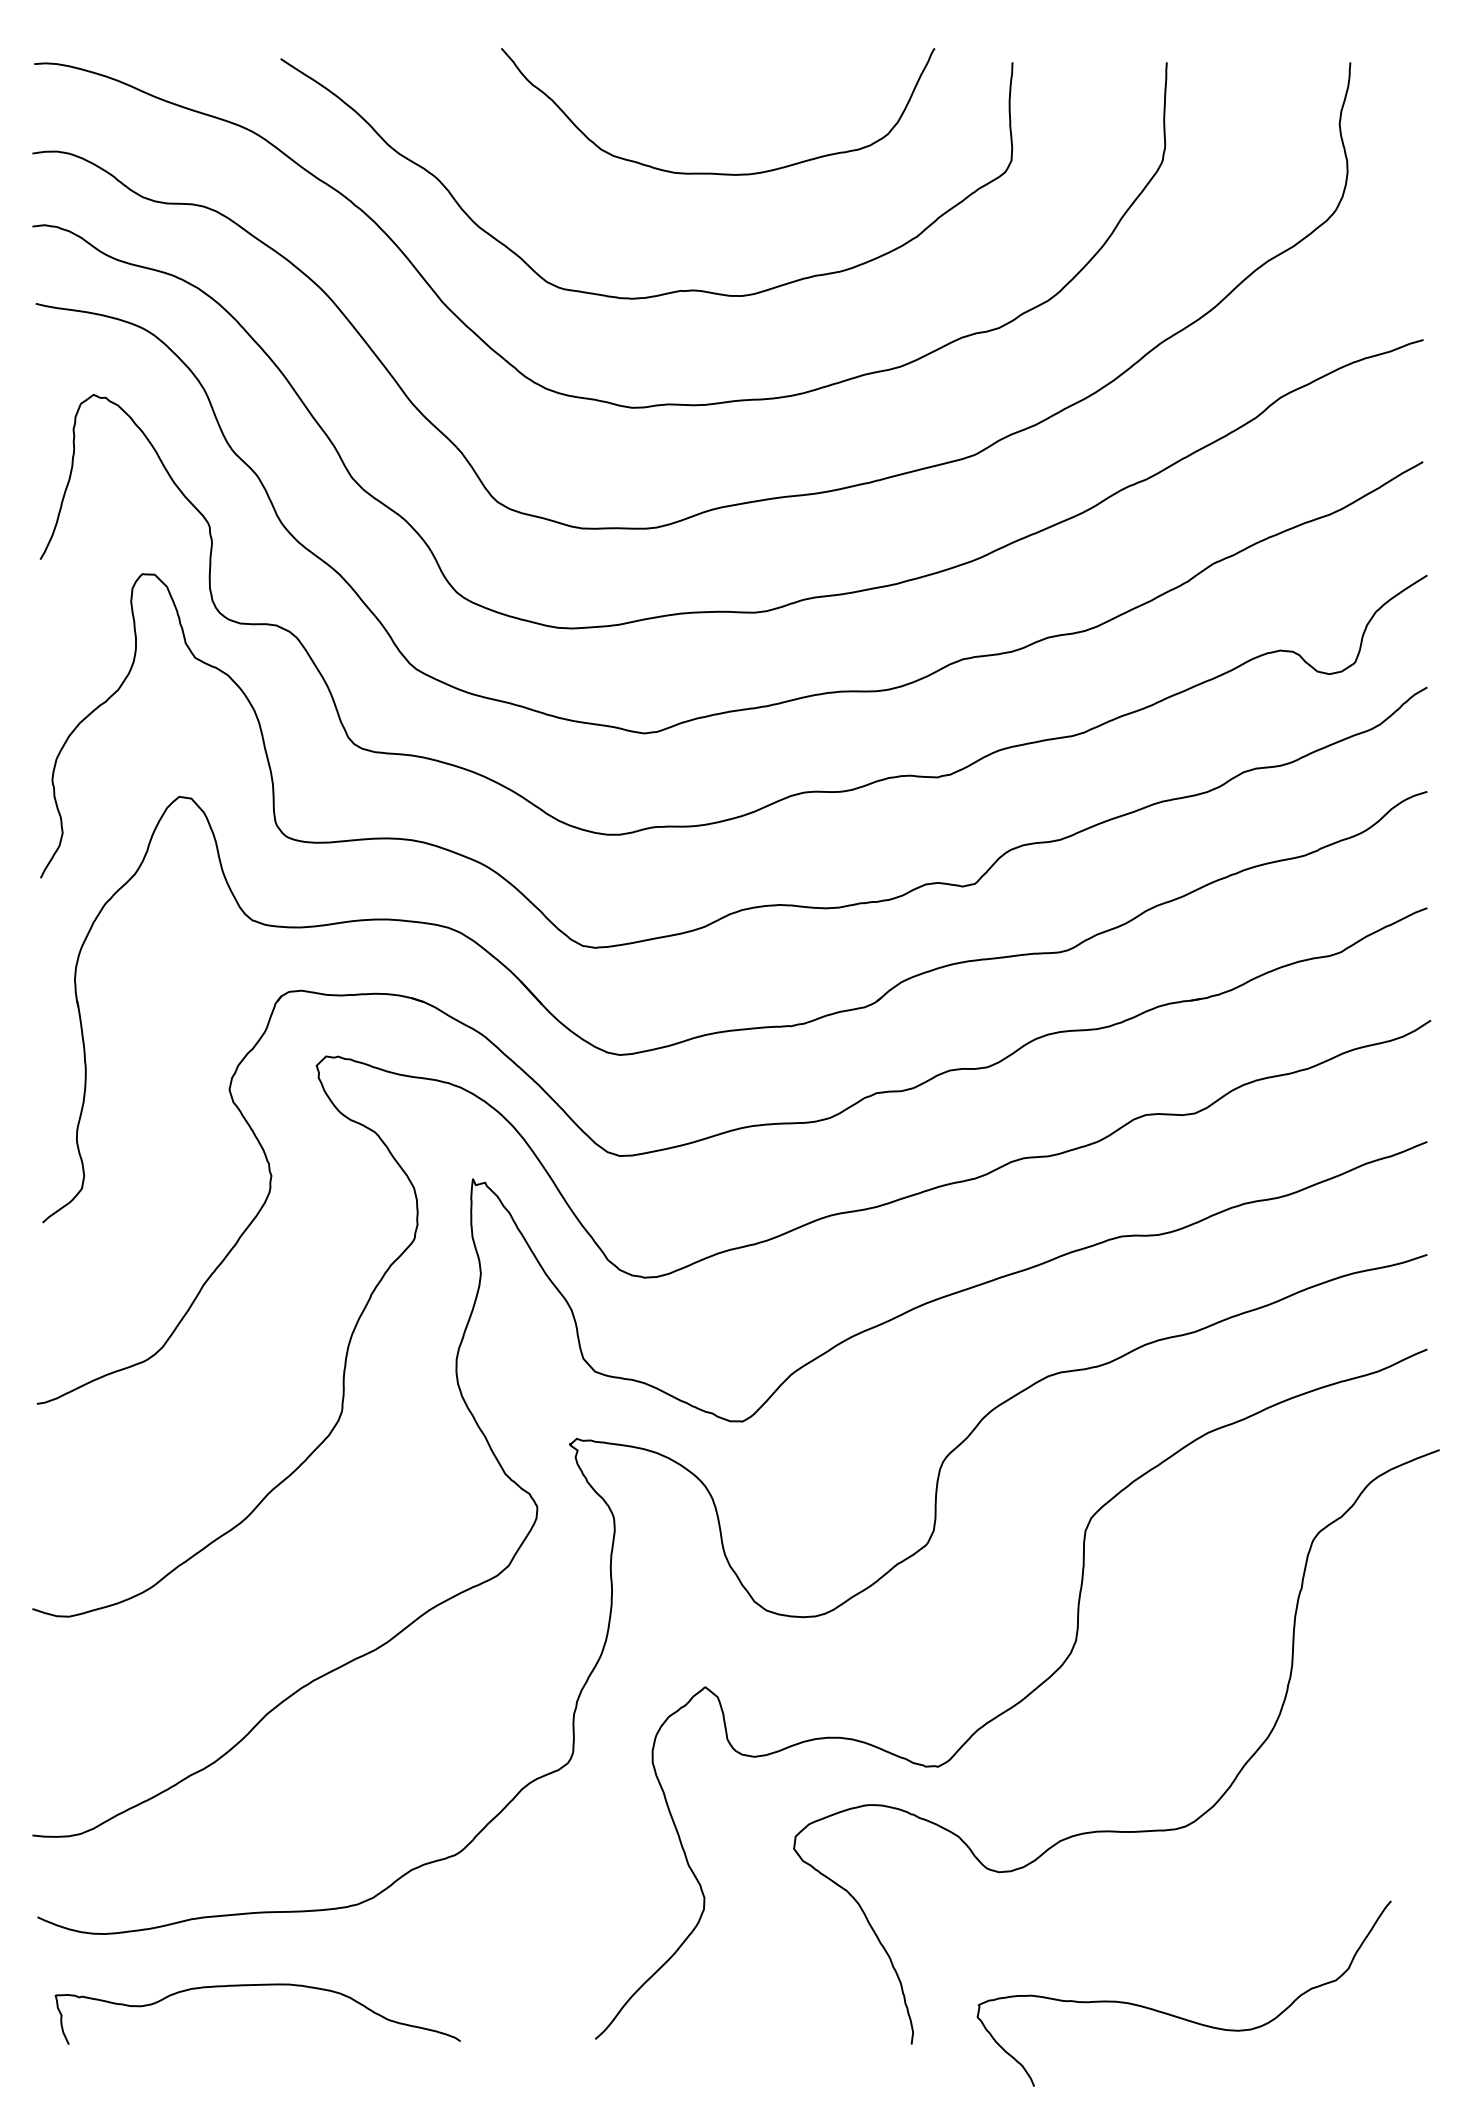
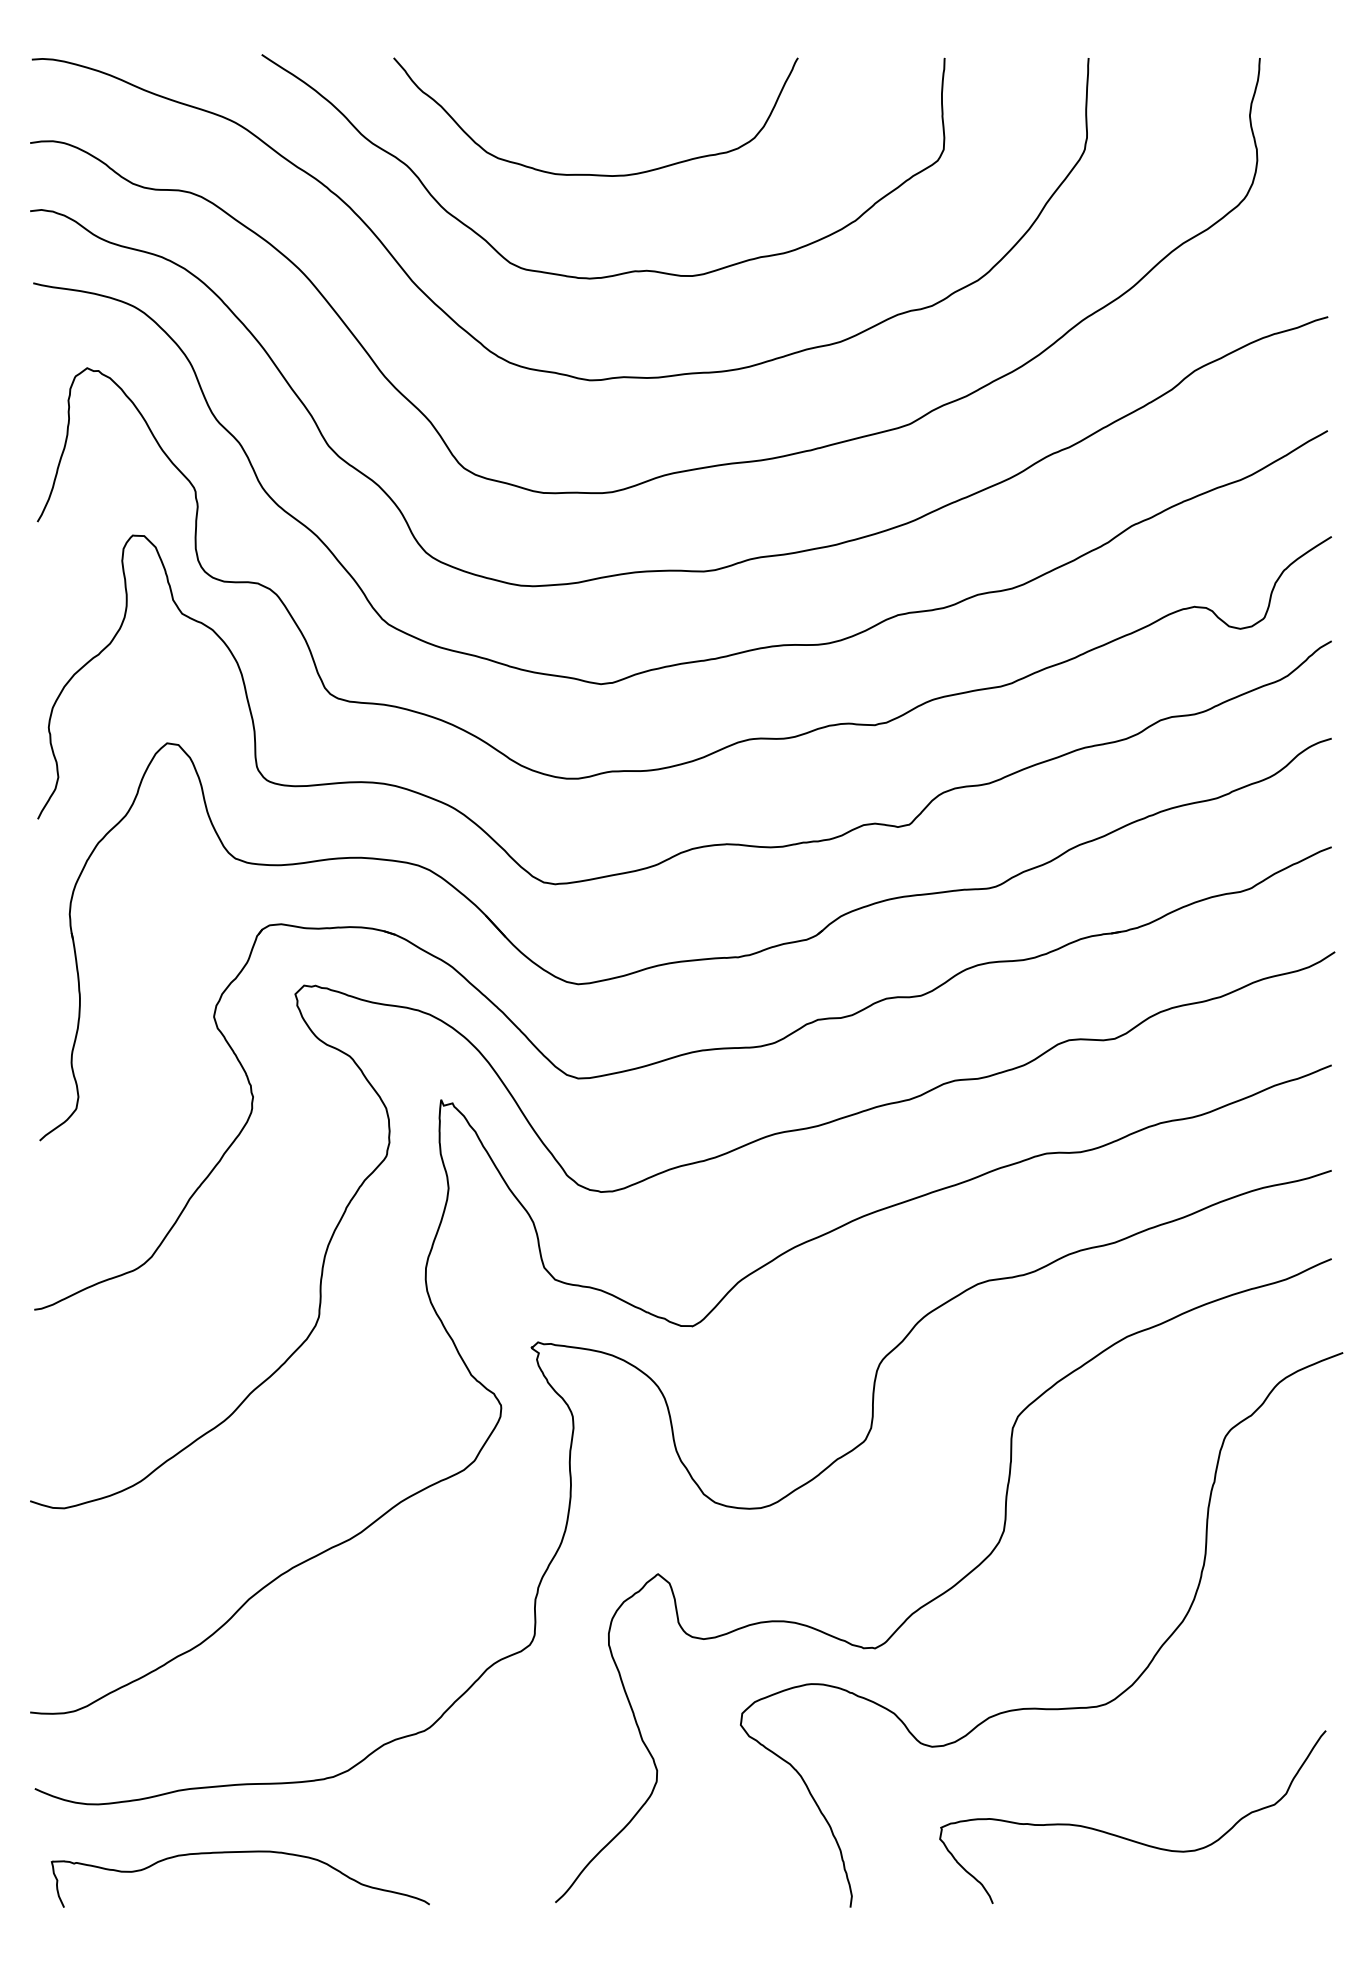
curve: (717, 173) -> (595, 174), moved
curve: (1176, 2015) -> (1125, 1837), moved

